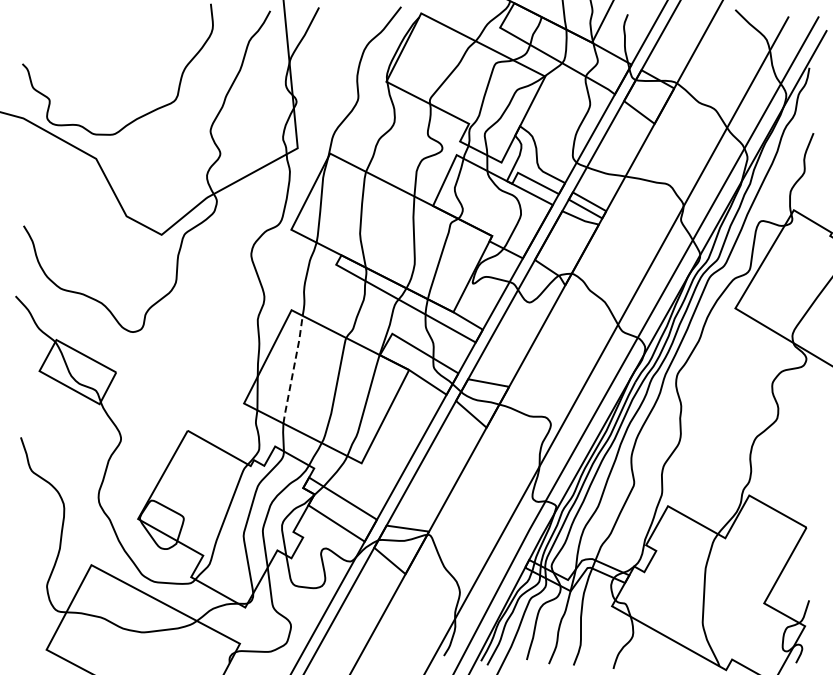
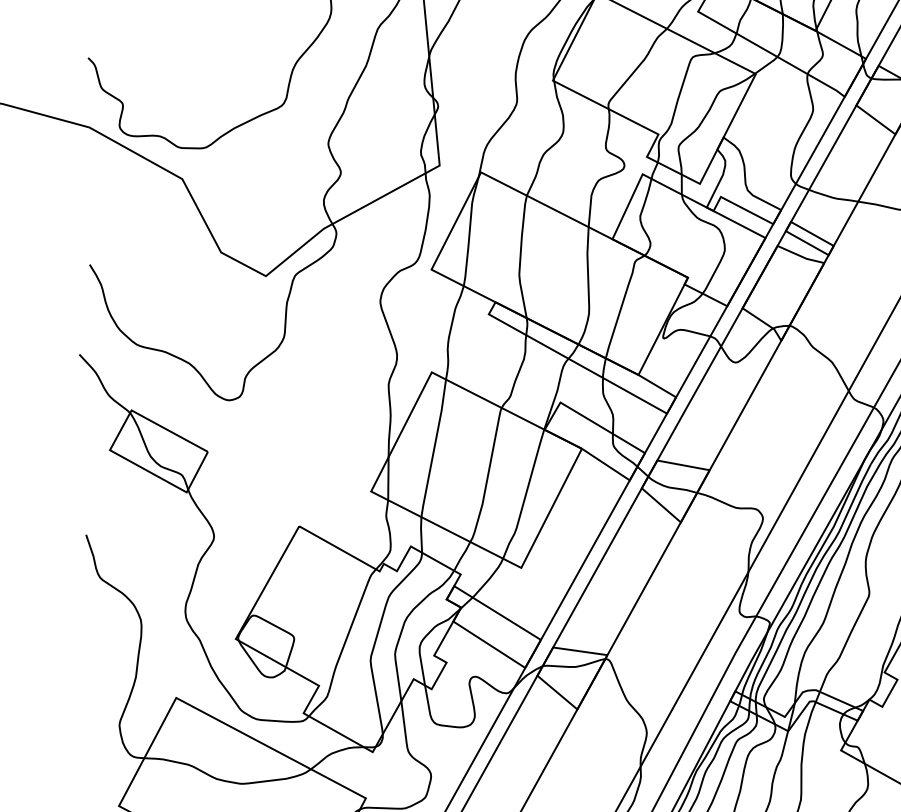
line: (293, 369) -> (434, 448), dashed -> solid

